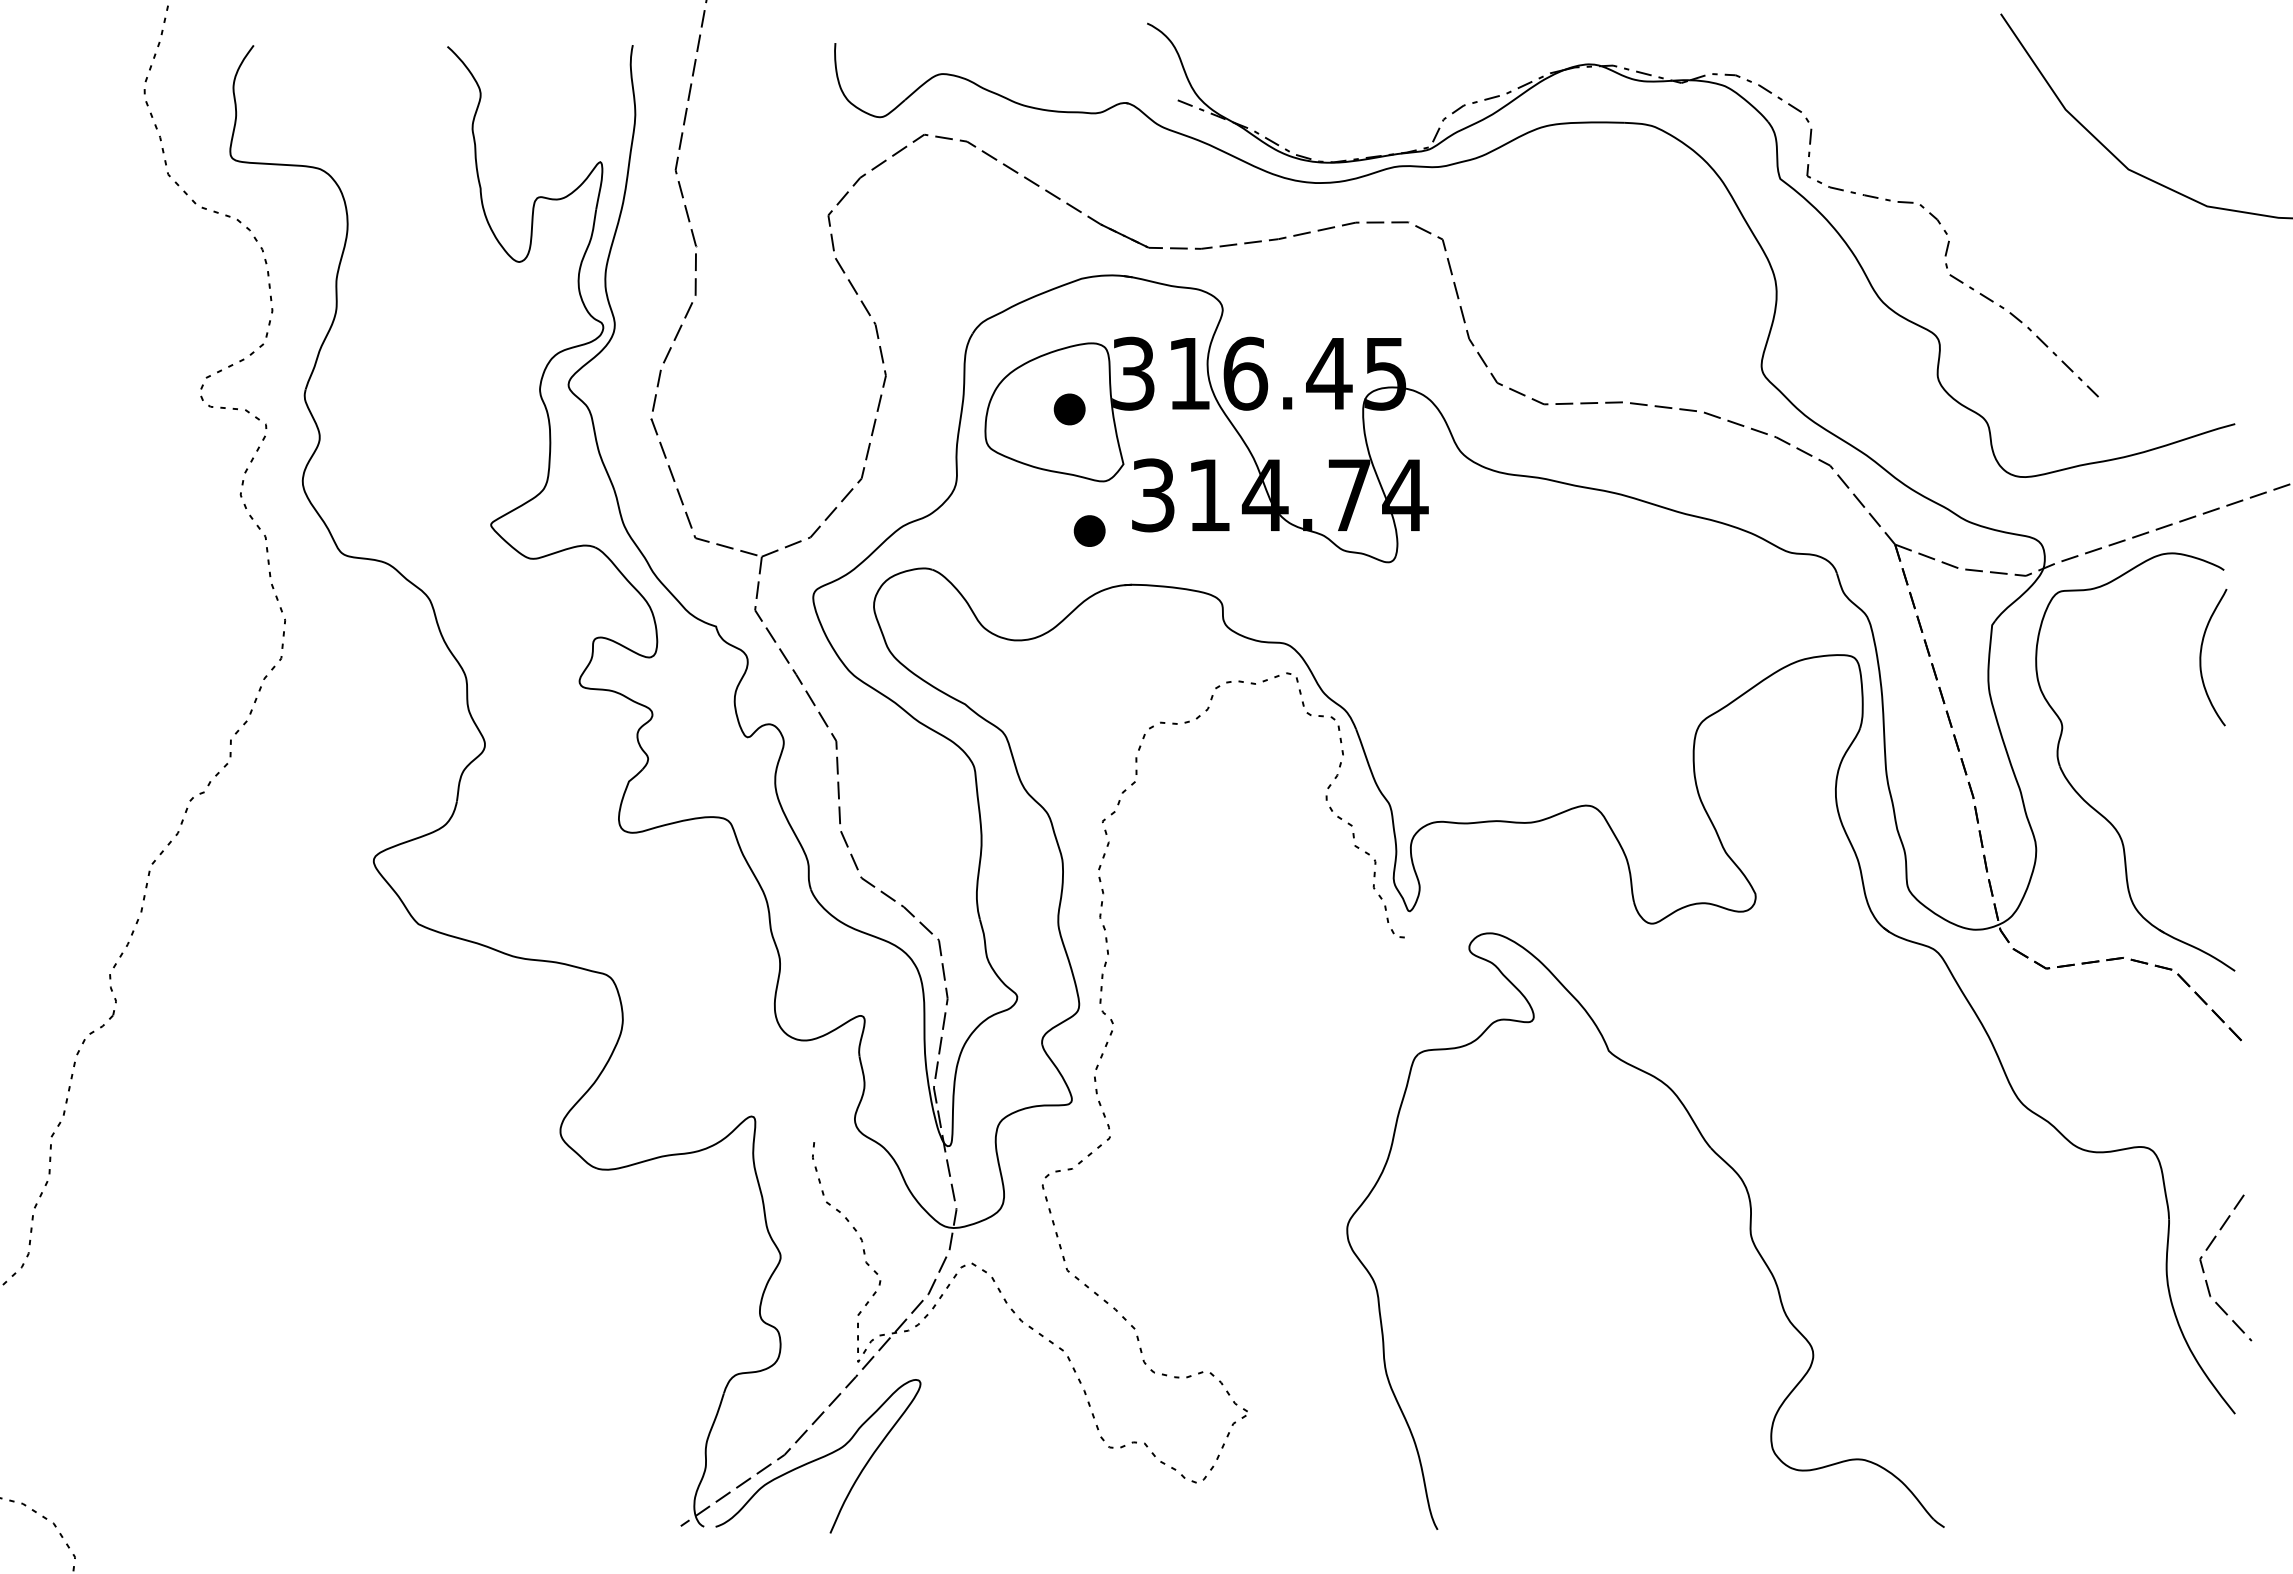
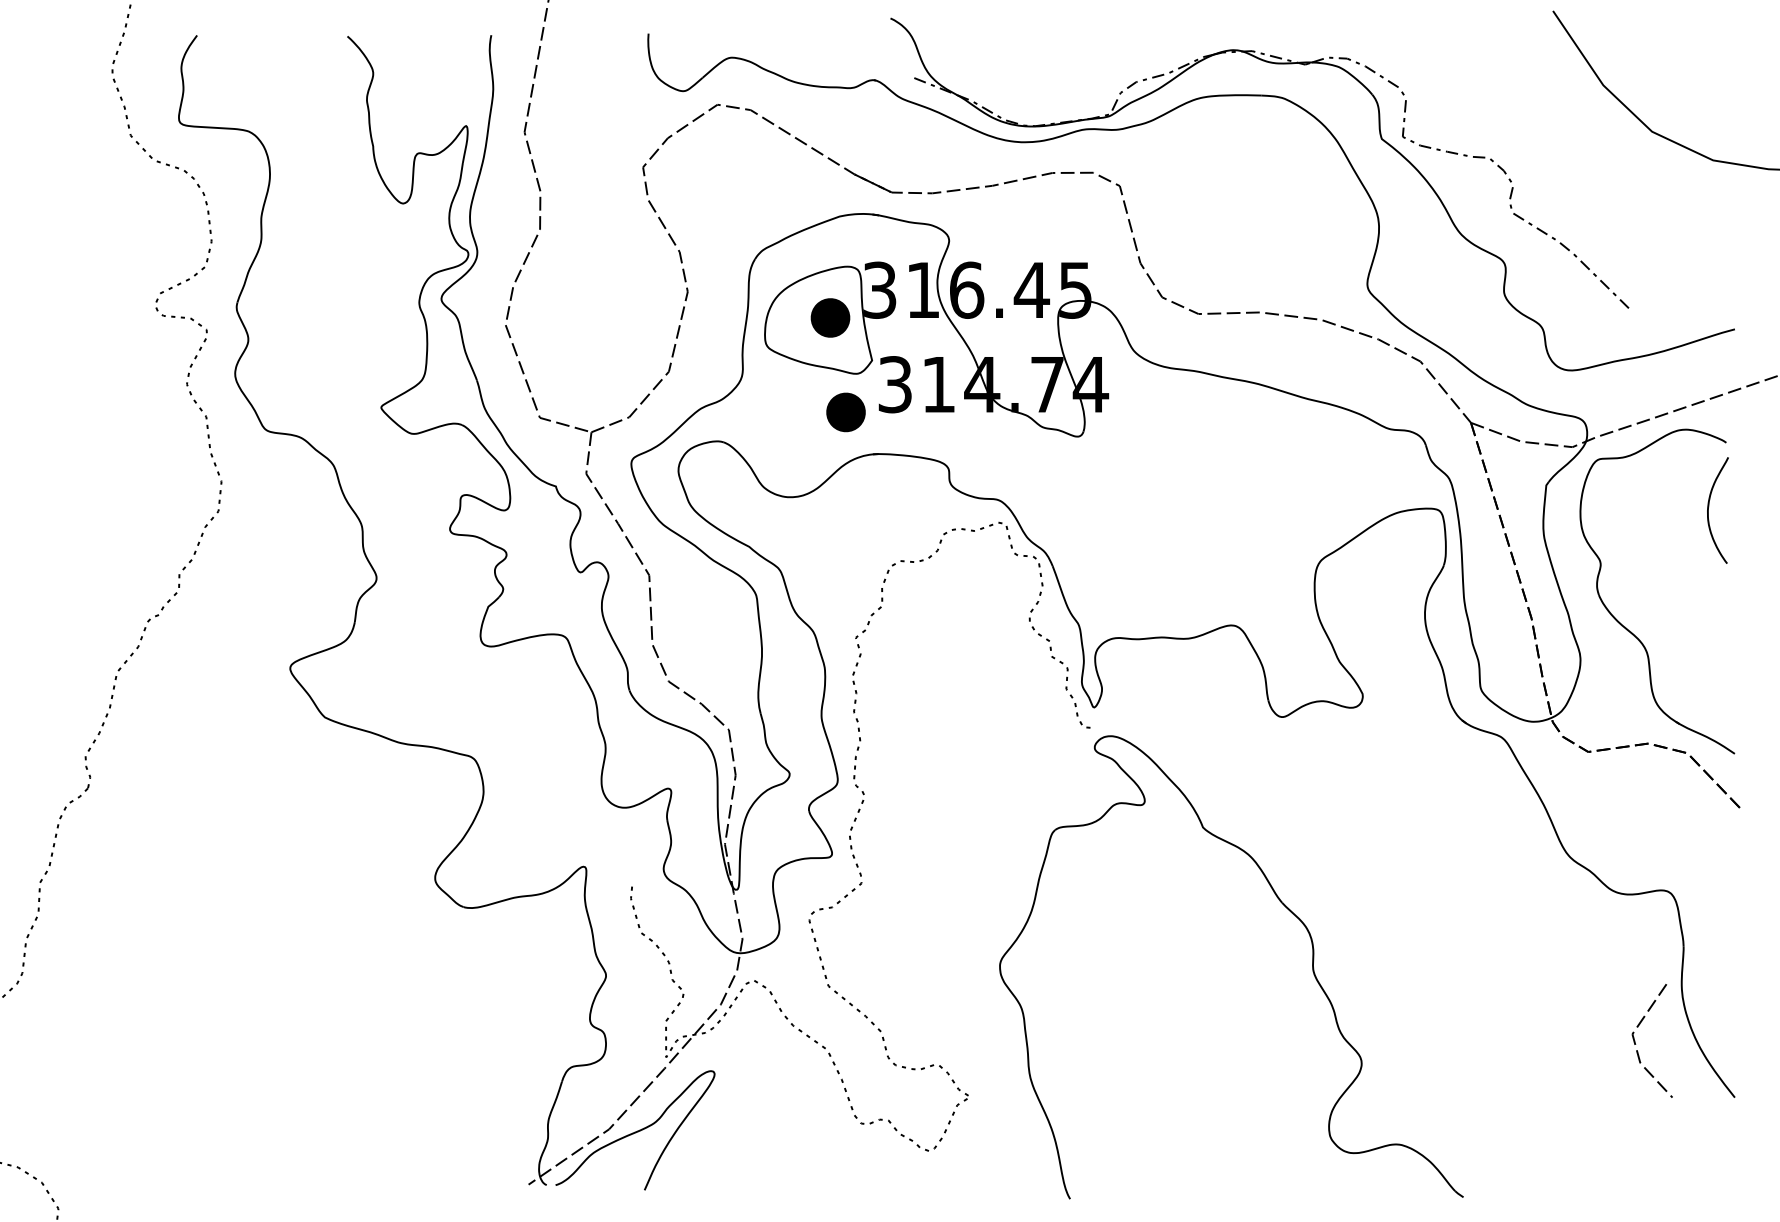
part: (1069, 409) -> (830, 318), size x1.6
part: (1089, 530) -> (845, 411), size x1.6
part: (1717, 1156) -> (1287, 909), moved
line: (2204, 1270) -> (1635, 1042), moved

